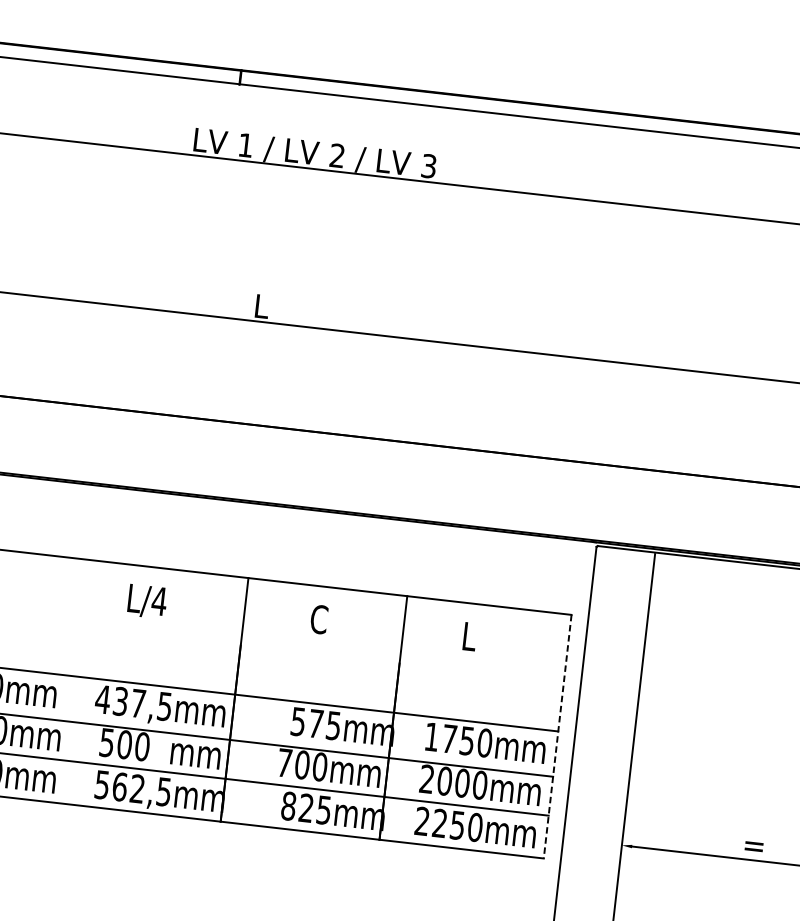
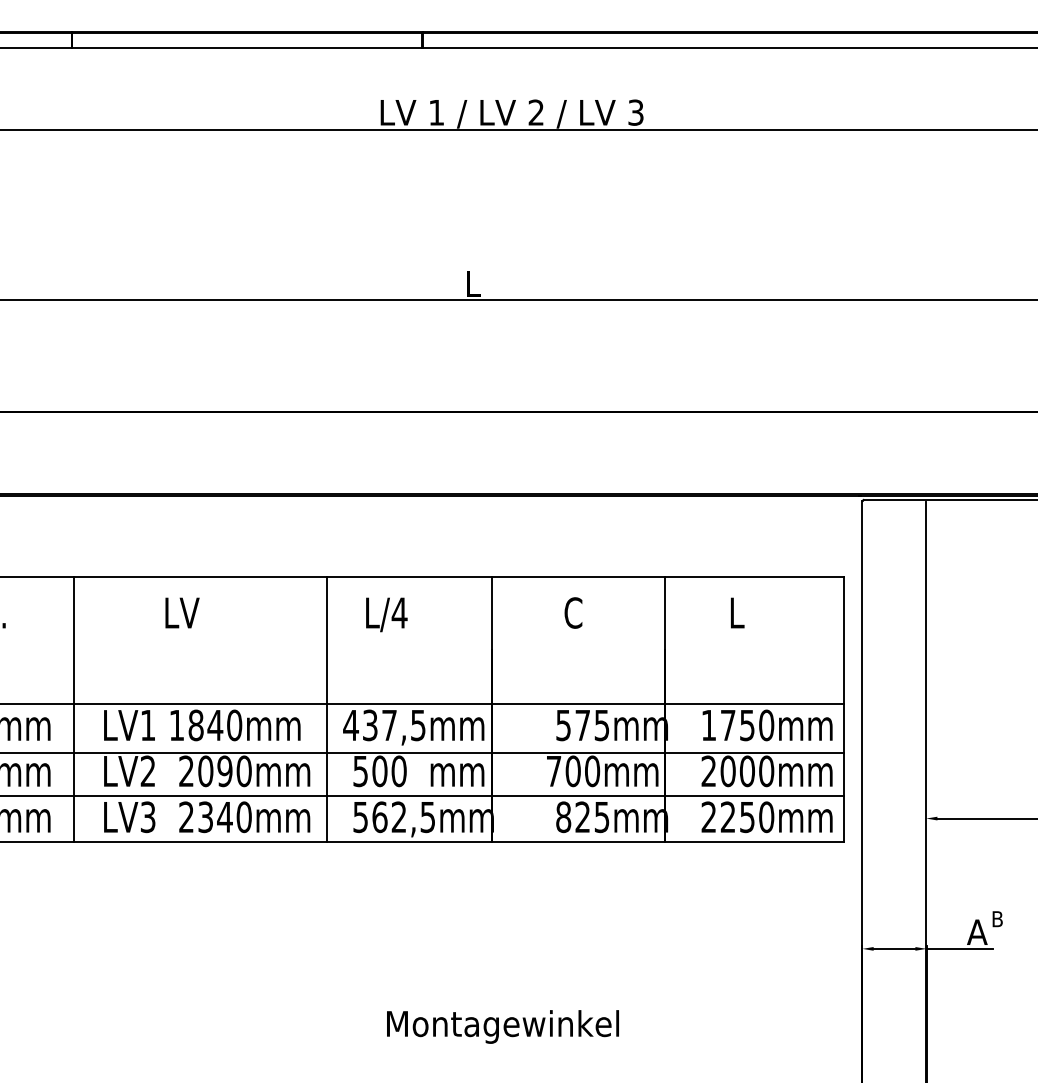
line: (82, 682) -> (326, 709), added
line: (557, 736) -> (843, 709), dashed -> solid

